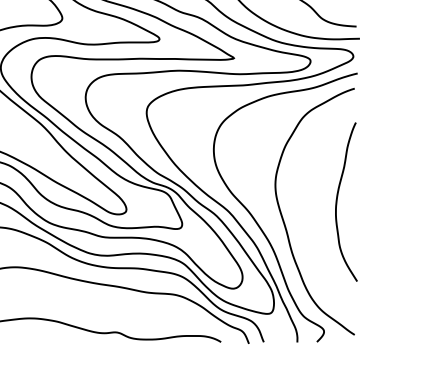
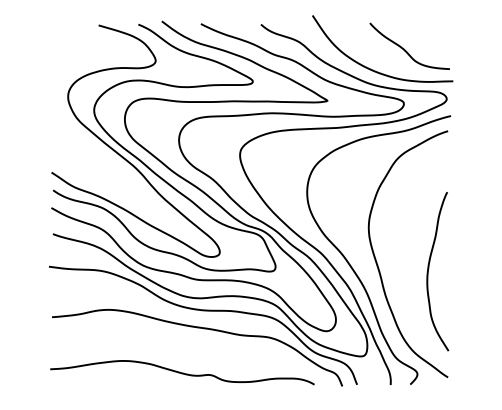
curve: (338, 198) -> (429, 268), moved

